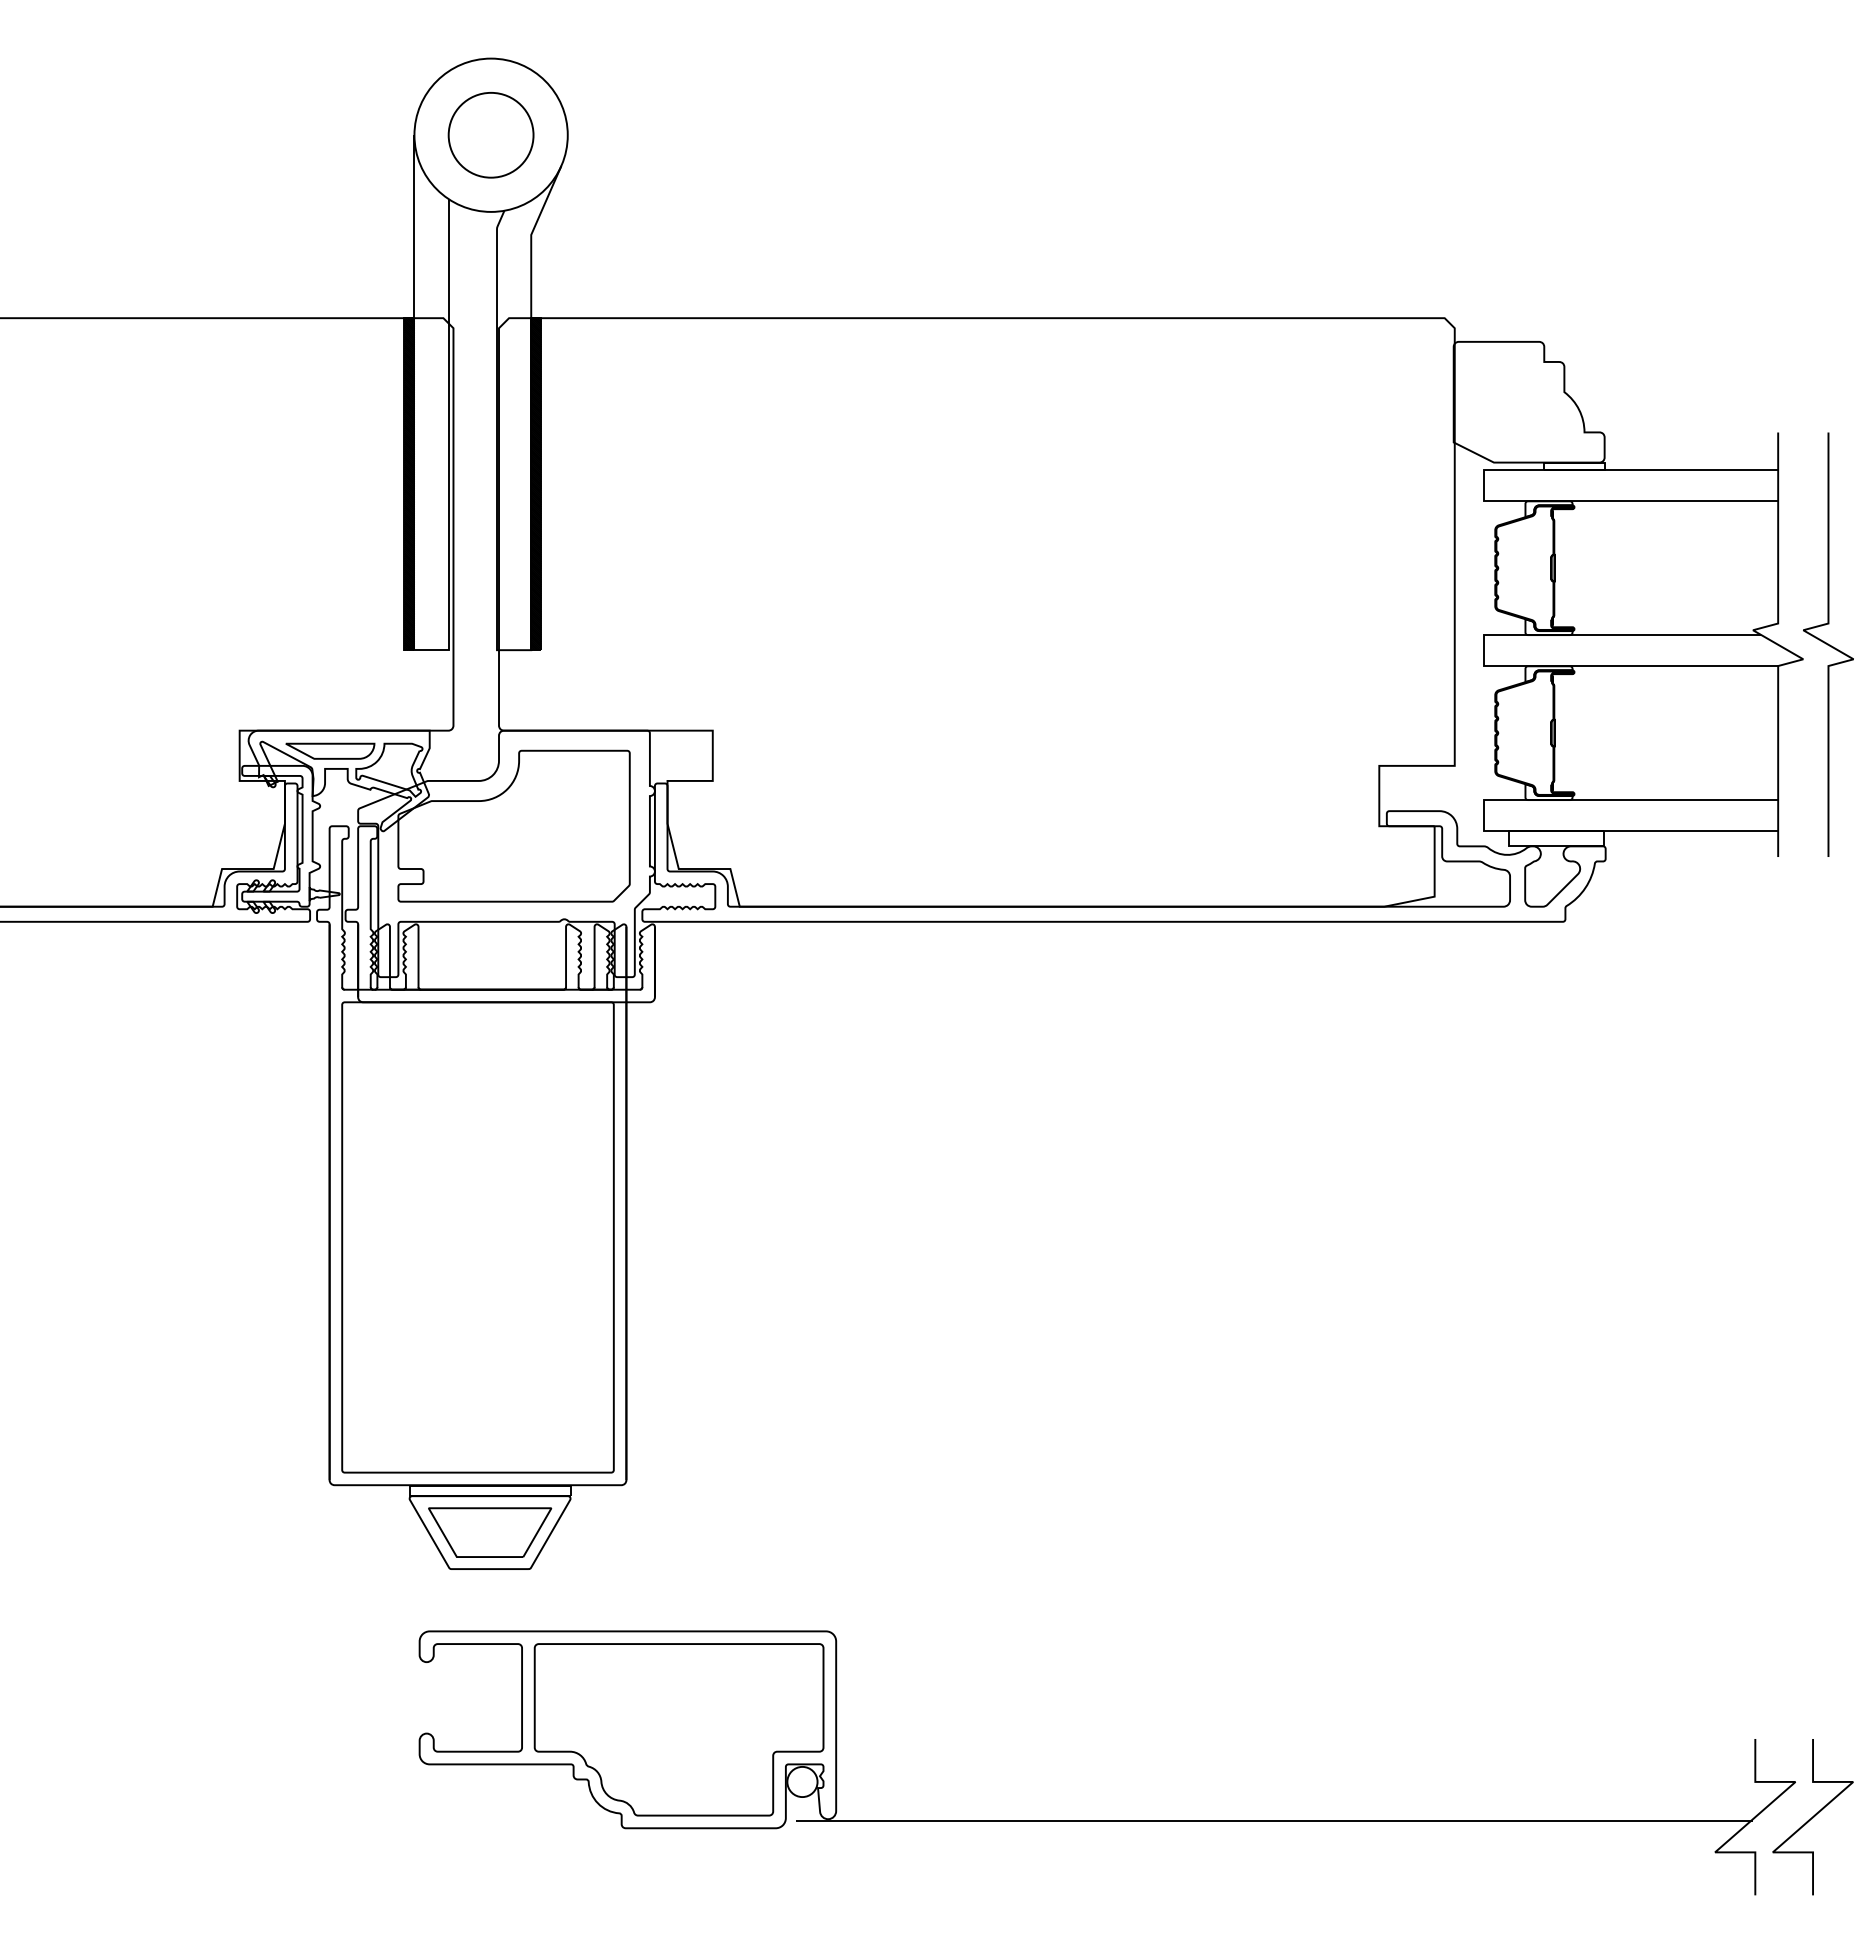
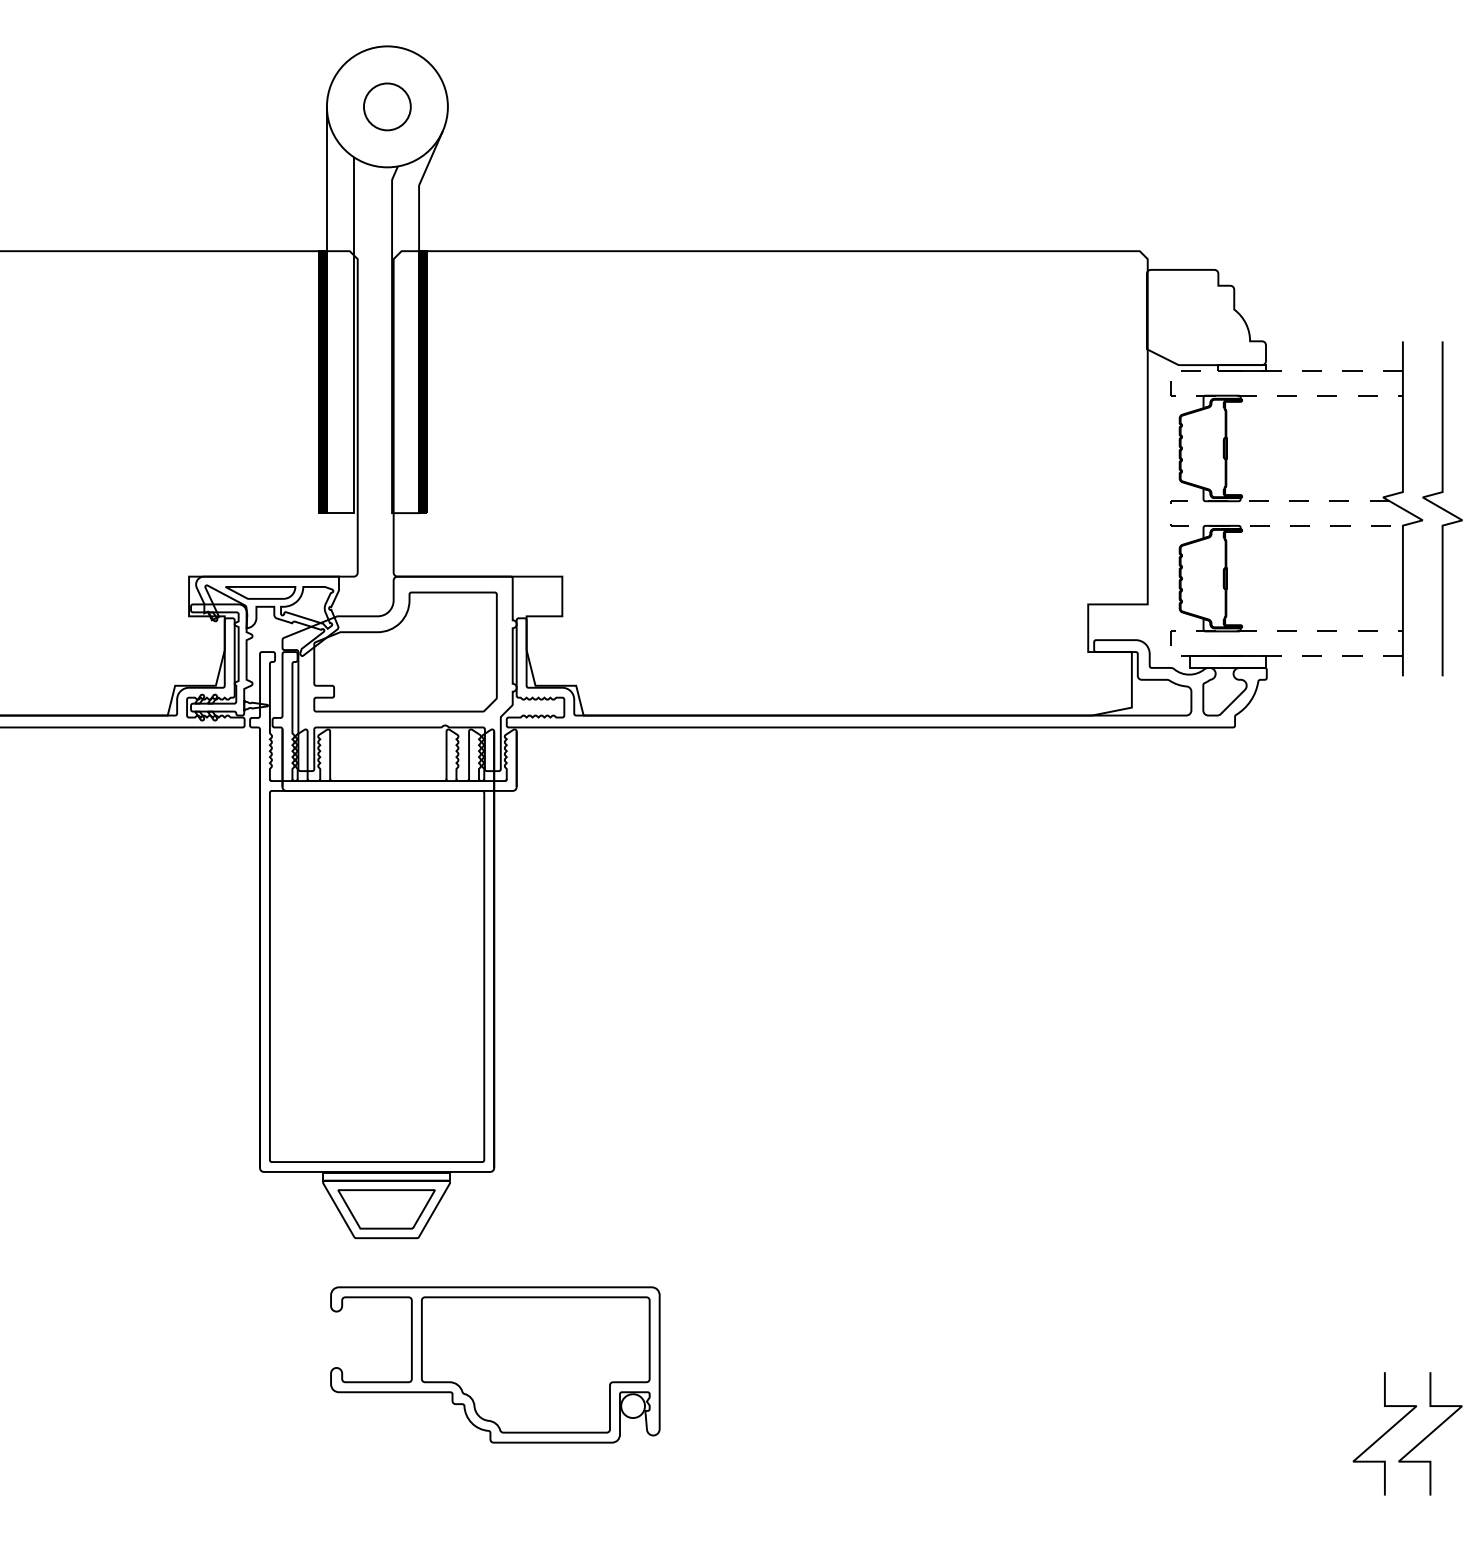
circle: (490, 135) -> (386, 107), size x0.7
line: (1483, 485) -> (1170, 383), solid -> dashed
line: (1483, 659) -> (1170, 520), solid -> dashed
line: (1483, 815) -> (1170, 643), solid -> dashed
line: (1273, 1821) -> (1004, 1437), removed

